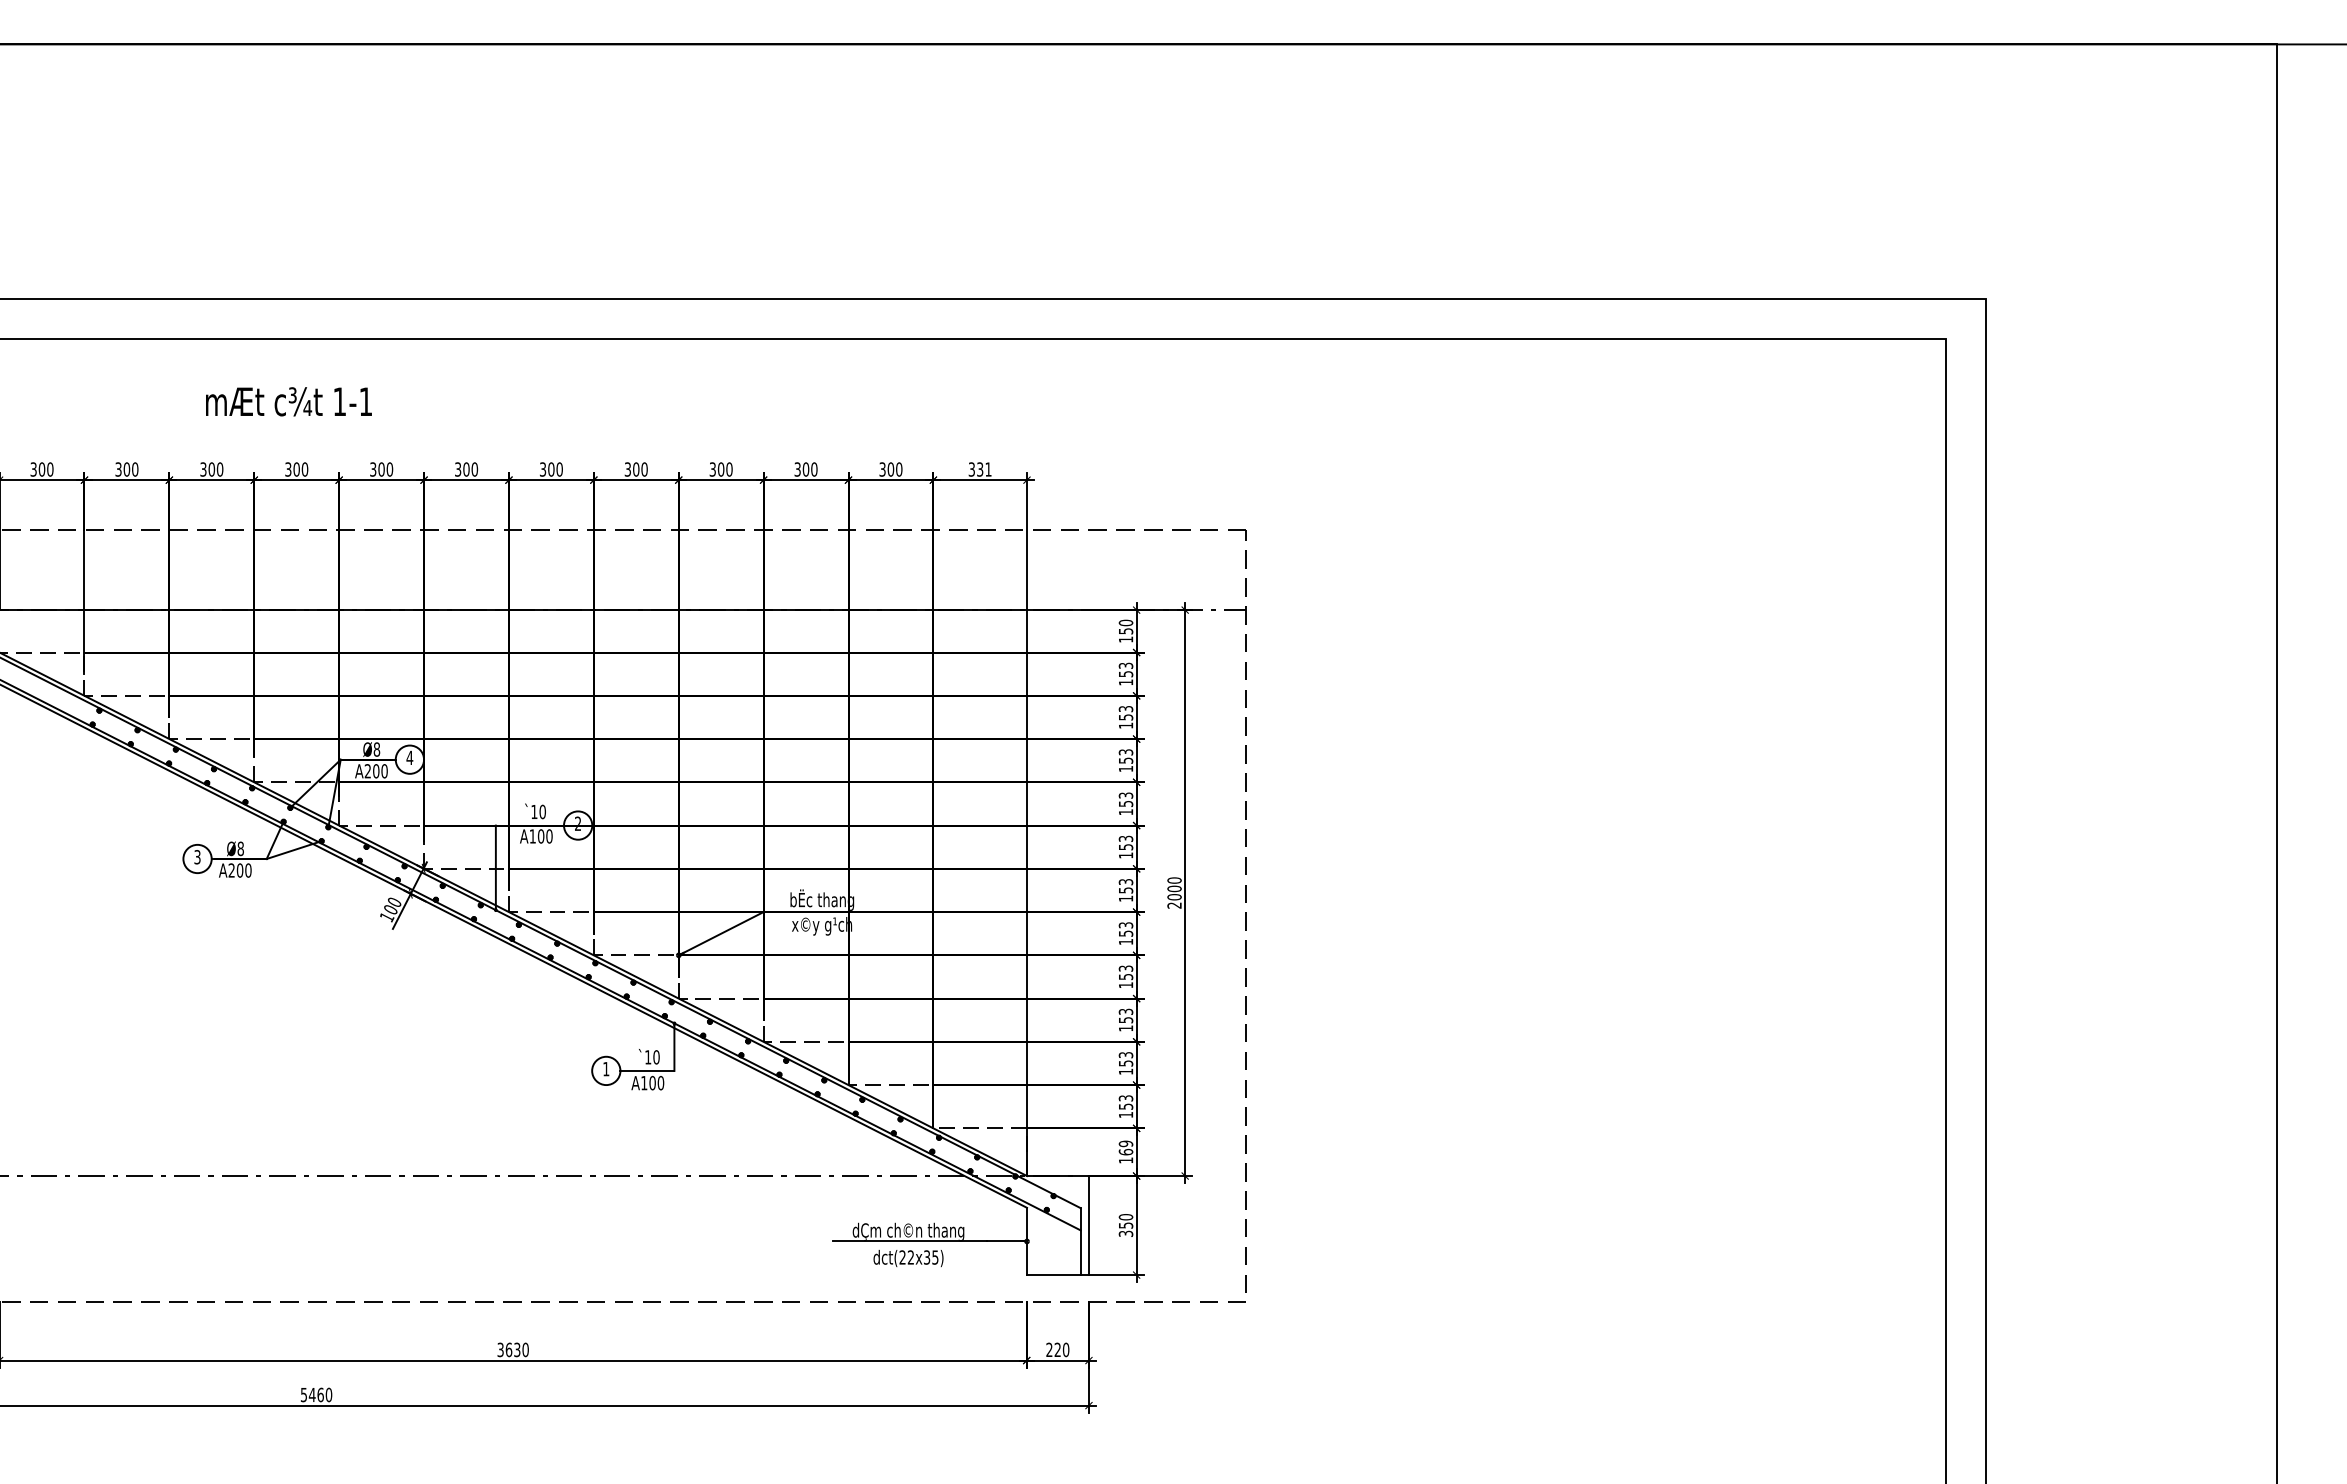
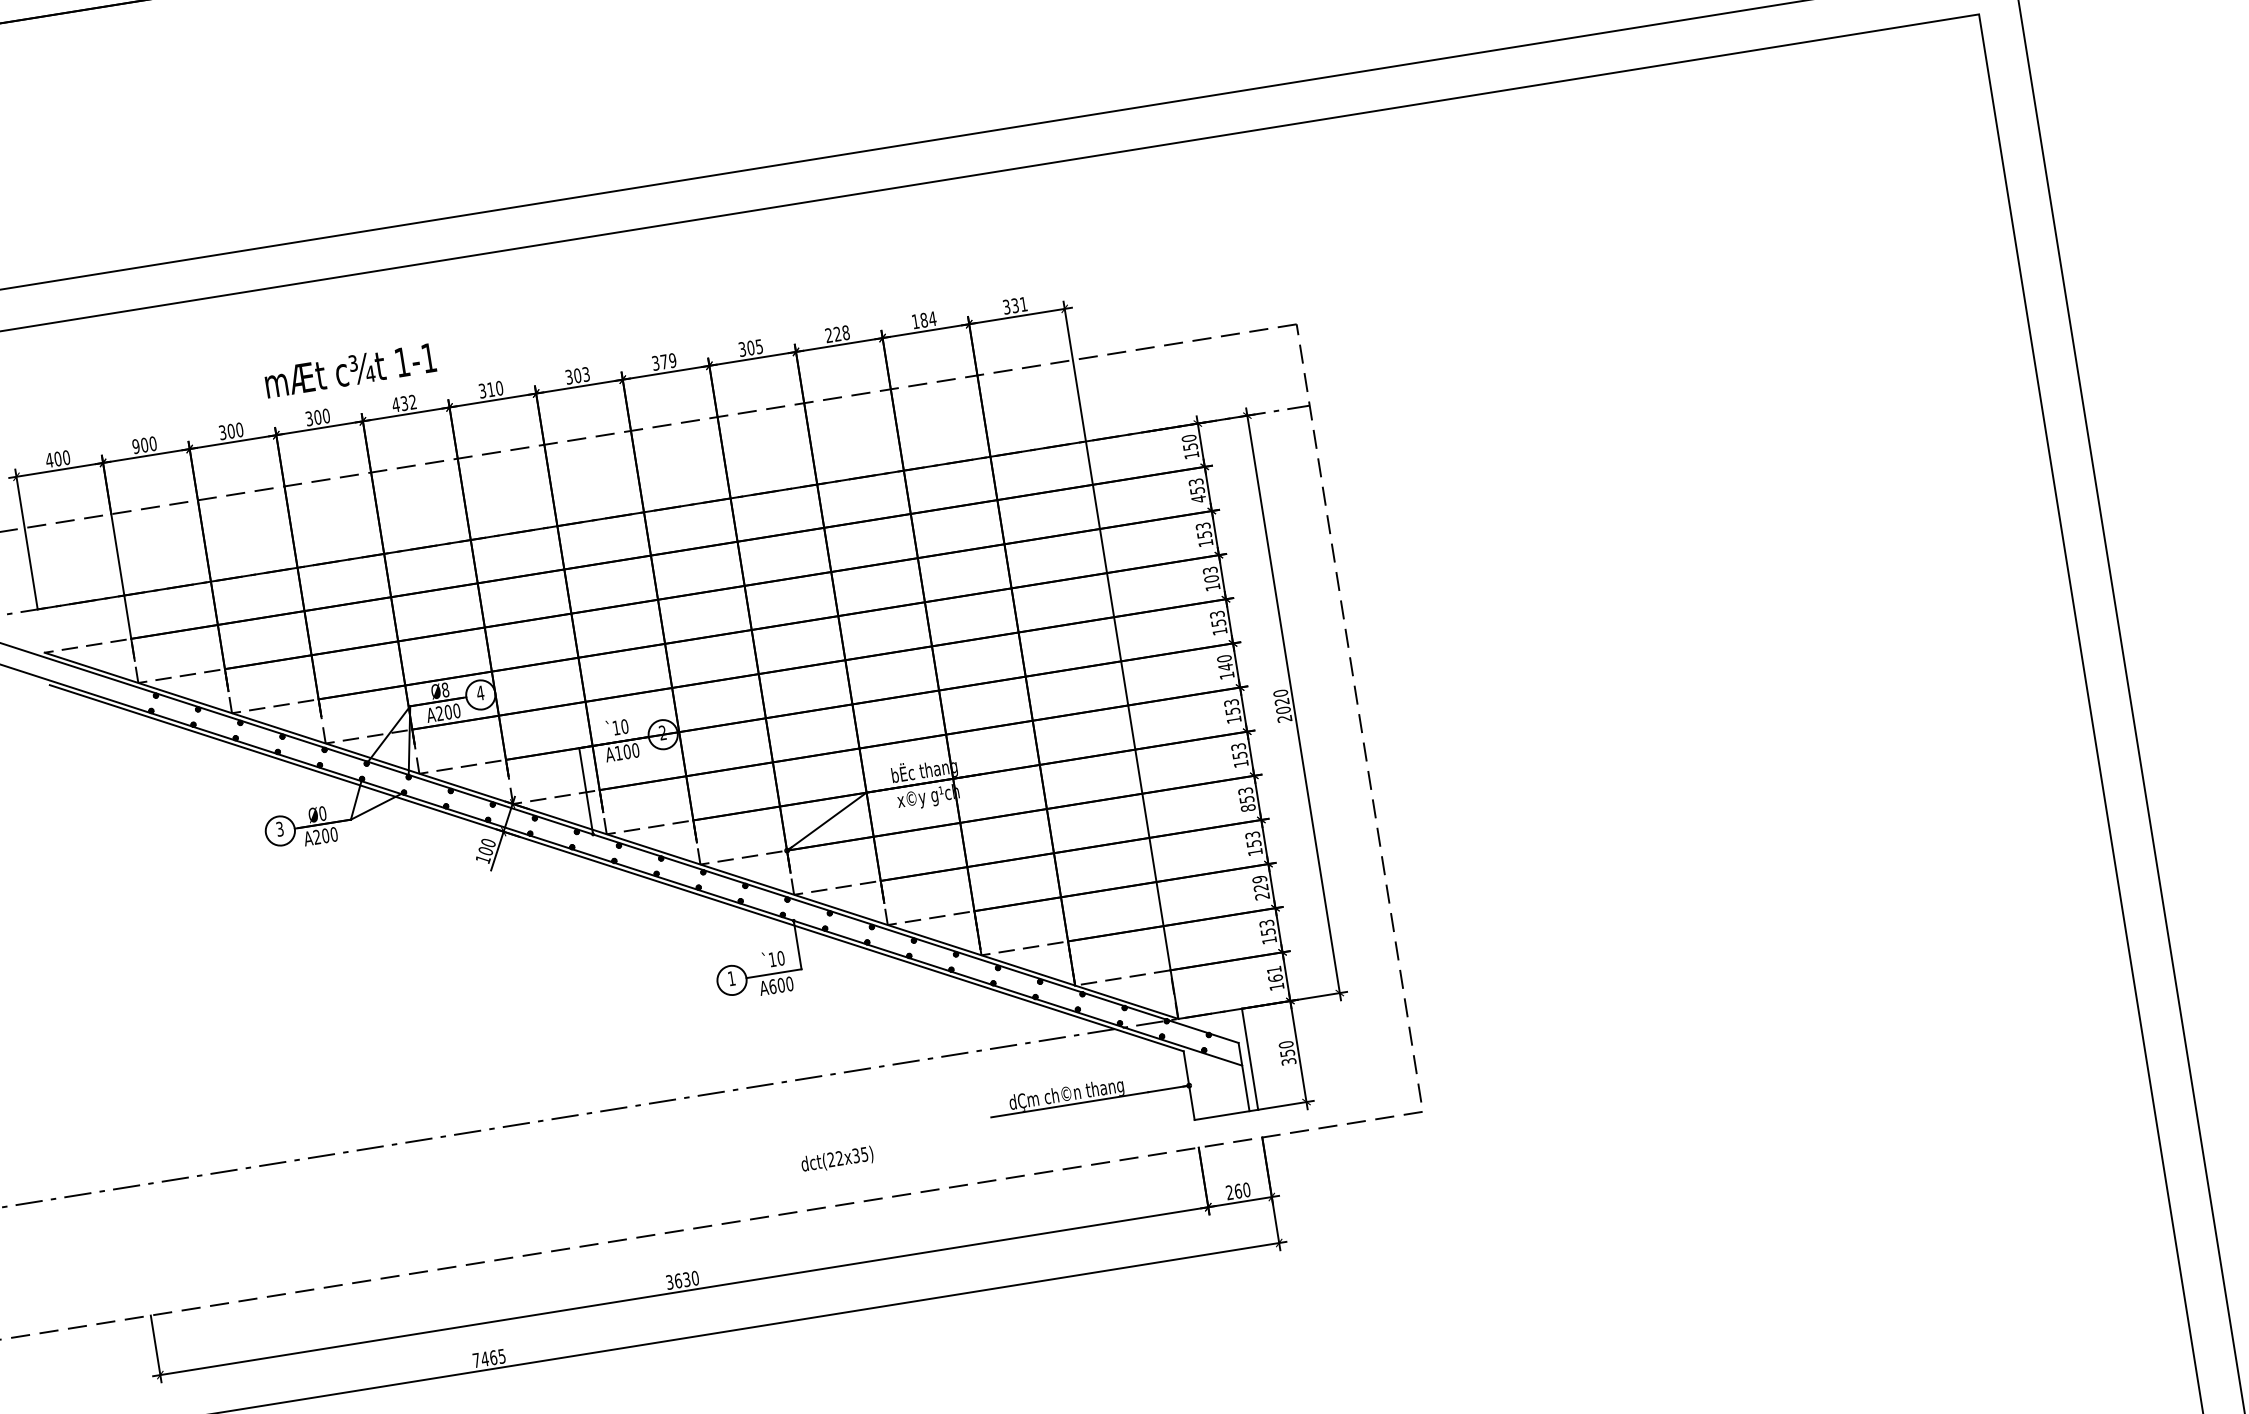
text: (288, 401) -> (349, 370), moved
text: (33, 469) -> (49, 460), 300 -> 400
text: (118, 469) -> (136, 446), 300 -> 900
text: (381, 469) -> (404, 403), 300 -> 432
text: (466, 469) -> (491, 389), 300 -> 310
text: (559, 469) -> (586, 374), 300 -> 303
text: (640, 469) -> (668, 361), 300 -> 379
text: (729, 469) -> (759, 346), 300 -> 305
text: (805, 469) -> (836, 334), 300 -> 228
text: (890, 469) -> (923, 320), 300 -> 184
text: (1126, 682) -> (1199, 499), 153 -> 453
text: (1125, 760) -> (1211, 578), 153 -> 103
text: (1125, 842) -> (1224, 662), 153 -> 140
text: (240, 848) -> (322, 813), Ø8 -> Ø0
text: (1174, 888) -> (1281, 701), 2000 -> 2020
text: (1125, 985) -> (1247, 808), 153 -> 853
text: (1125, 1063) -> (1260, 888), 153 -> 229
text: (644, 1082) -> (772, 985), A100 -> A600
text: (1125, 1143) -> (1273, 969), 169 -> 161
text: (908, 1258) -> (837, 1159), moved
text: (1057, 1349) -> (1237, 1190), 220 -> 260
text: (316, 1394) -> (489, 1357), 5460 -> 7465

